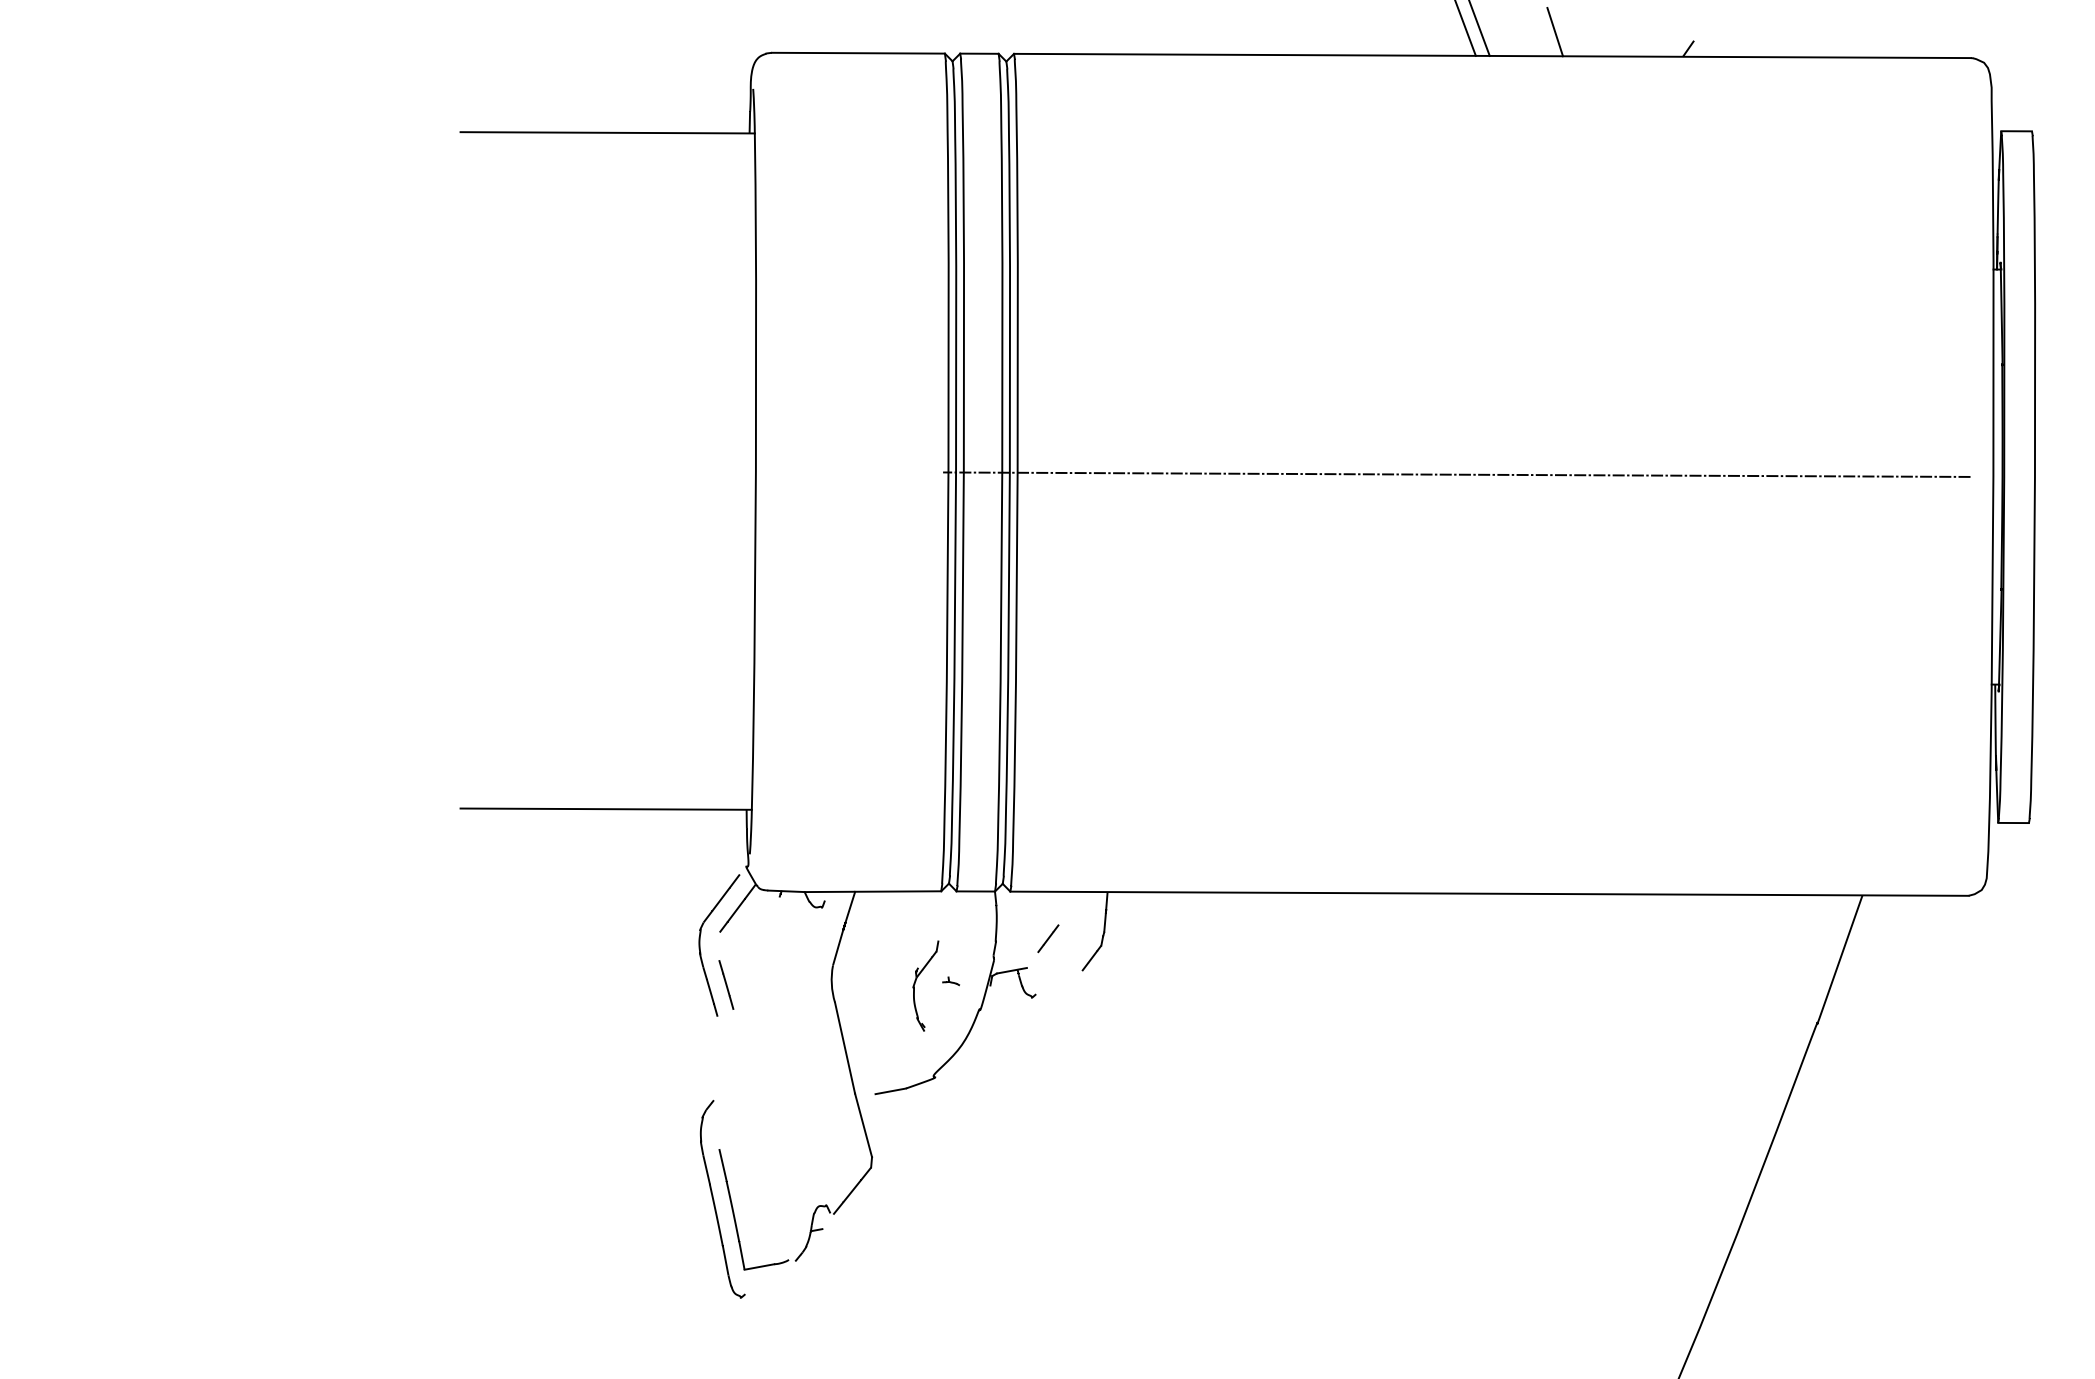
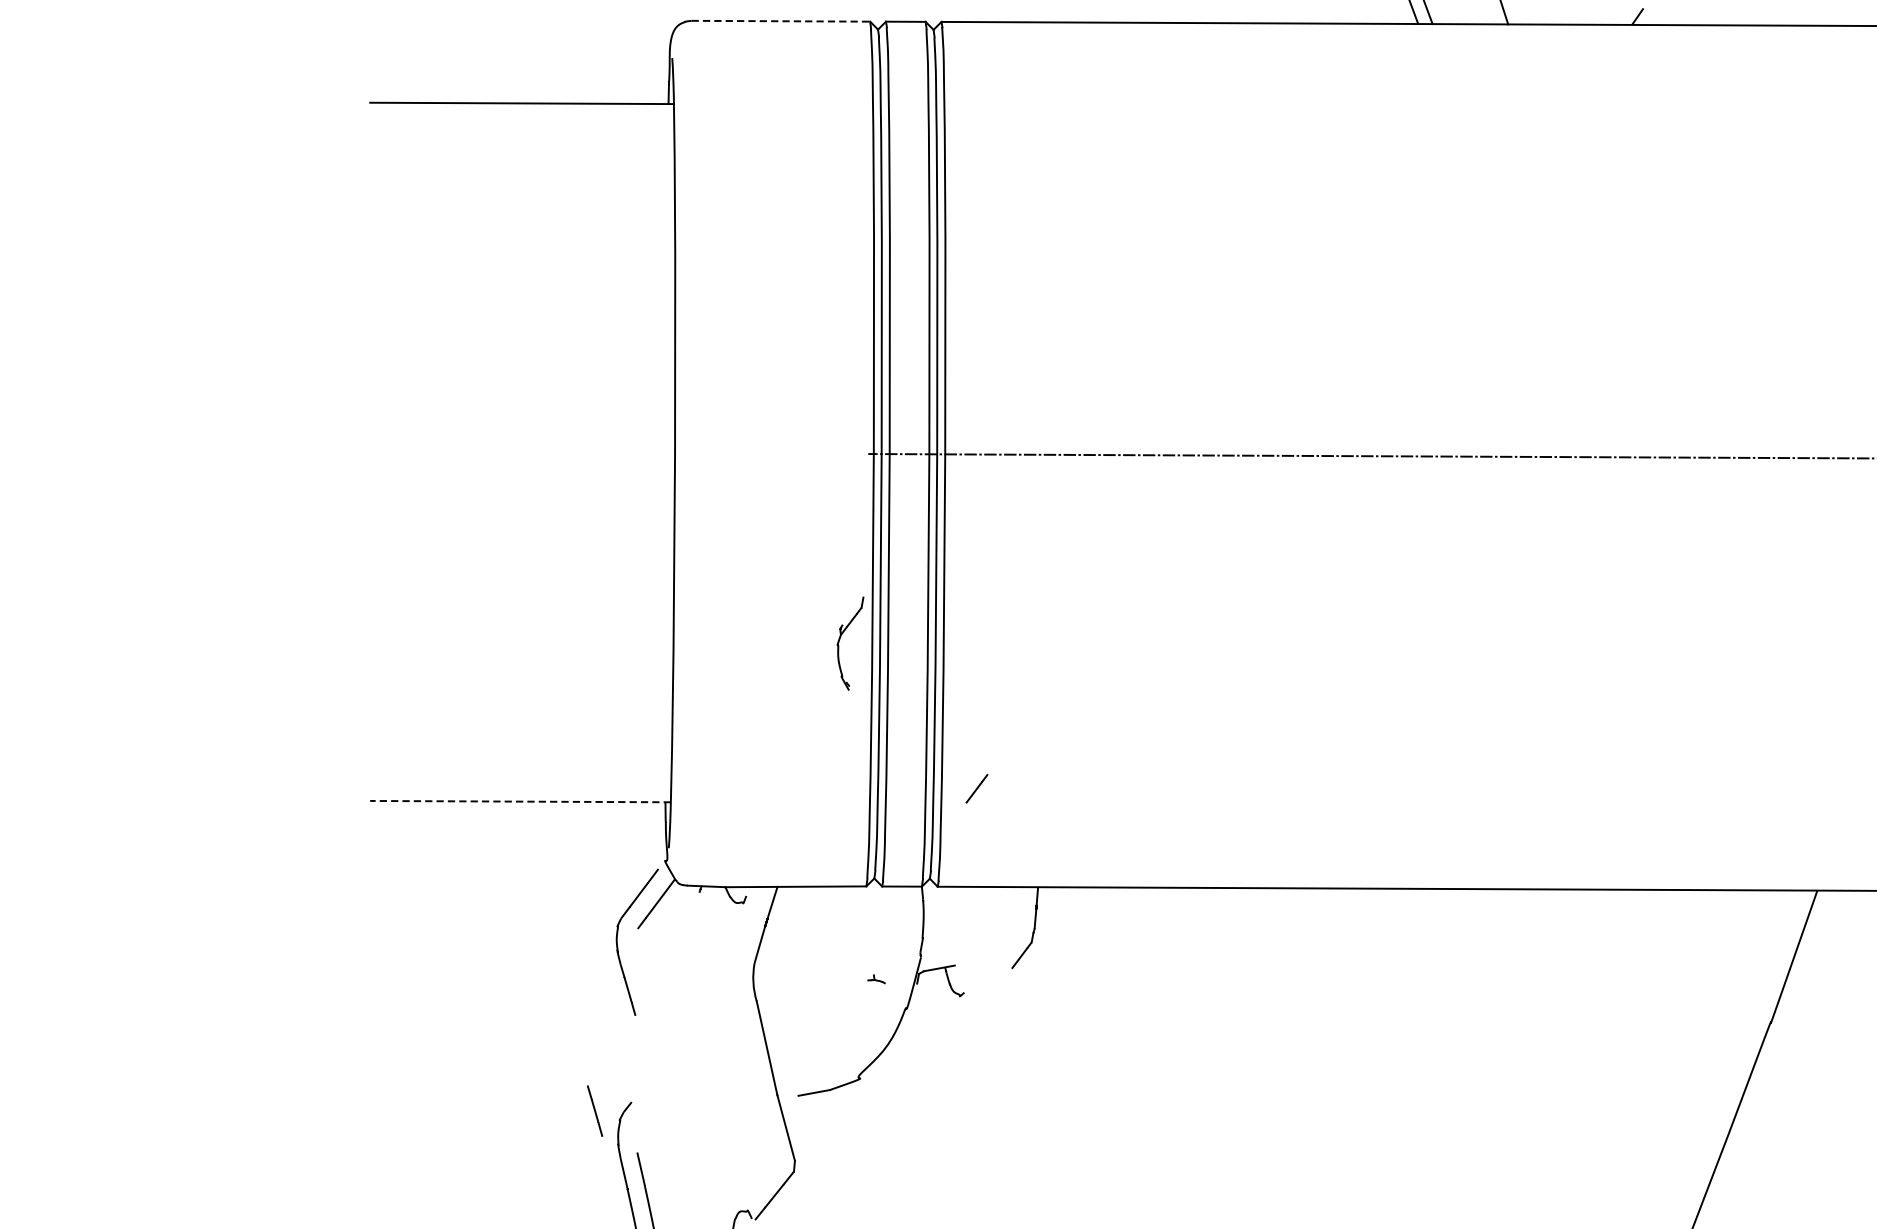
line: (858, 53) -> (780, 21), solid -> dashed
line: (606, 809) -> (520, 801), solid -> dashed
line: (1048, 938) -> (977, 788), moved
part: (916, 981) -> (840, 638), moved
line: (726, 984) -> (595, 1110), moved

